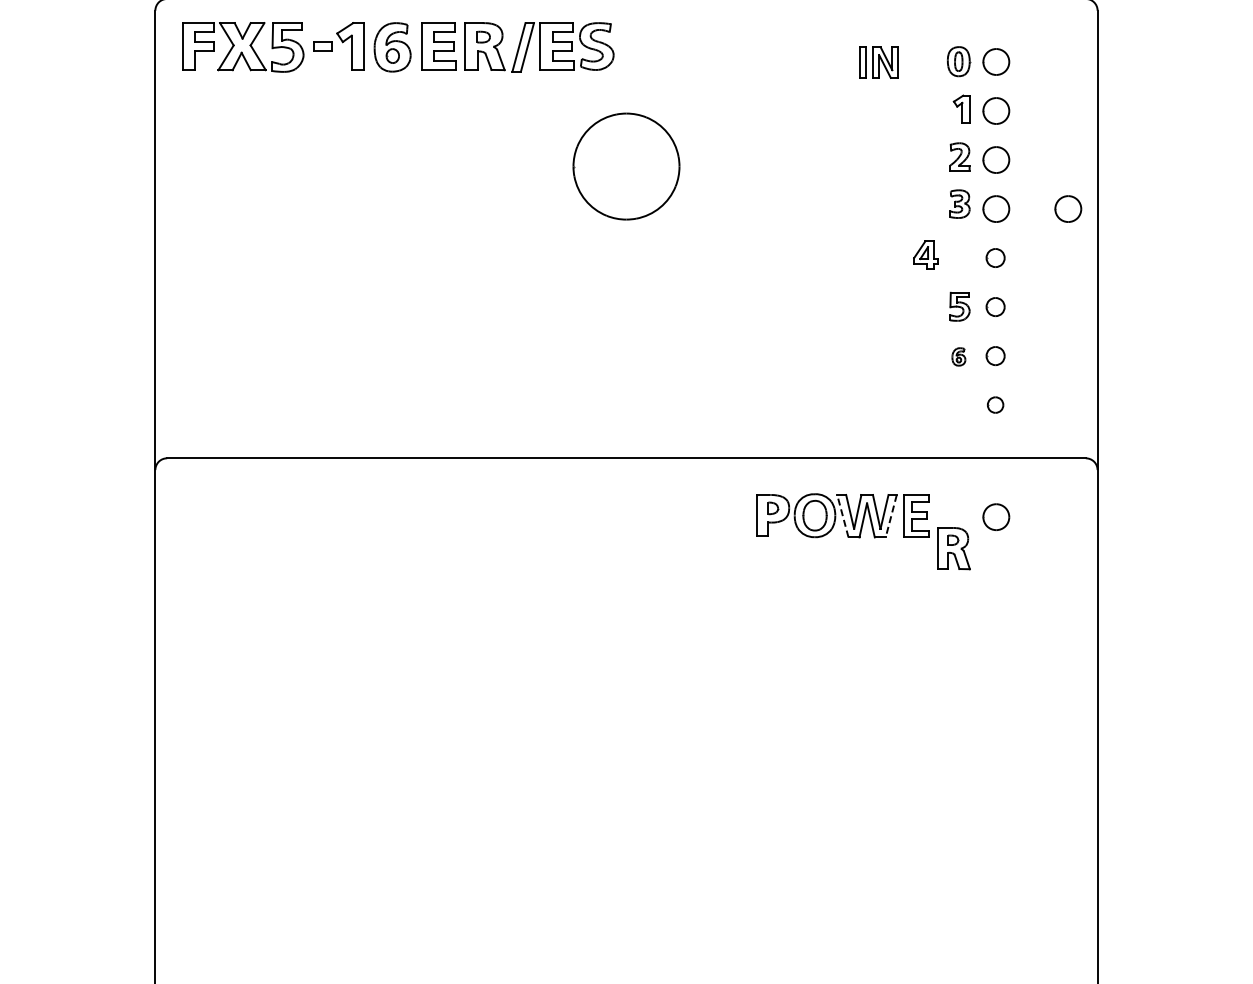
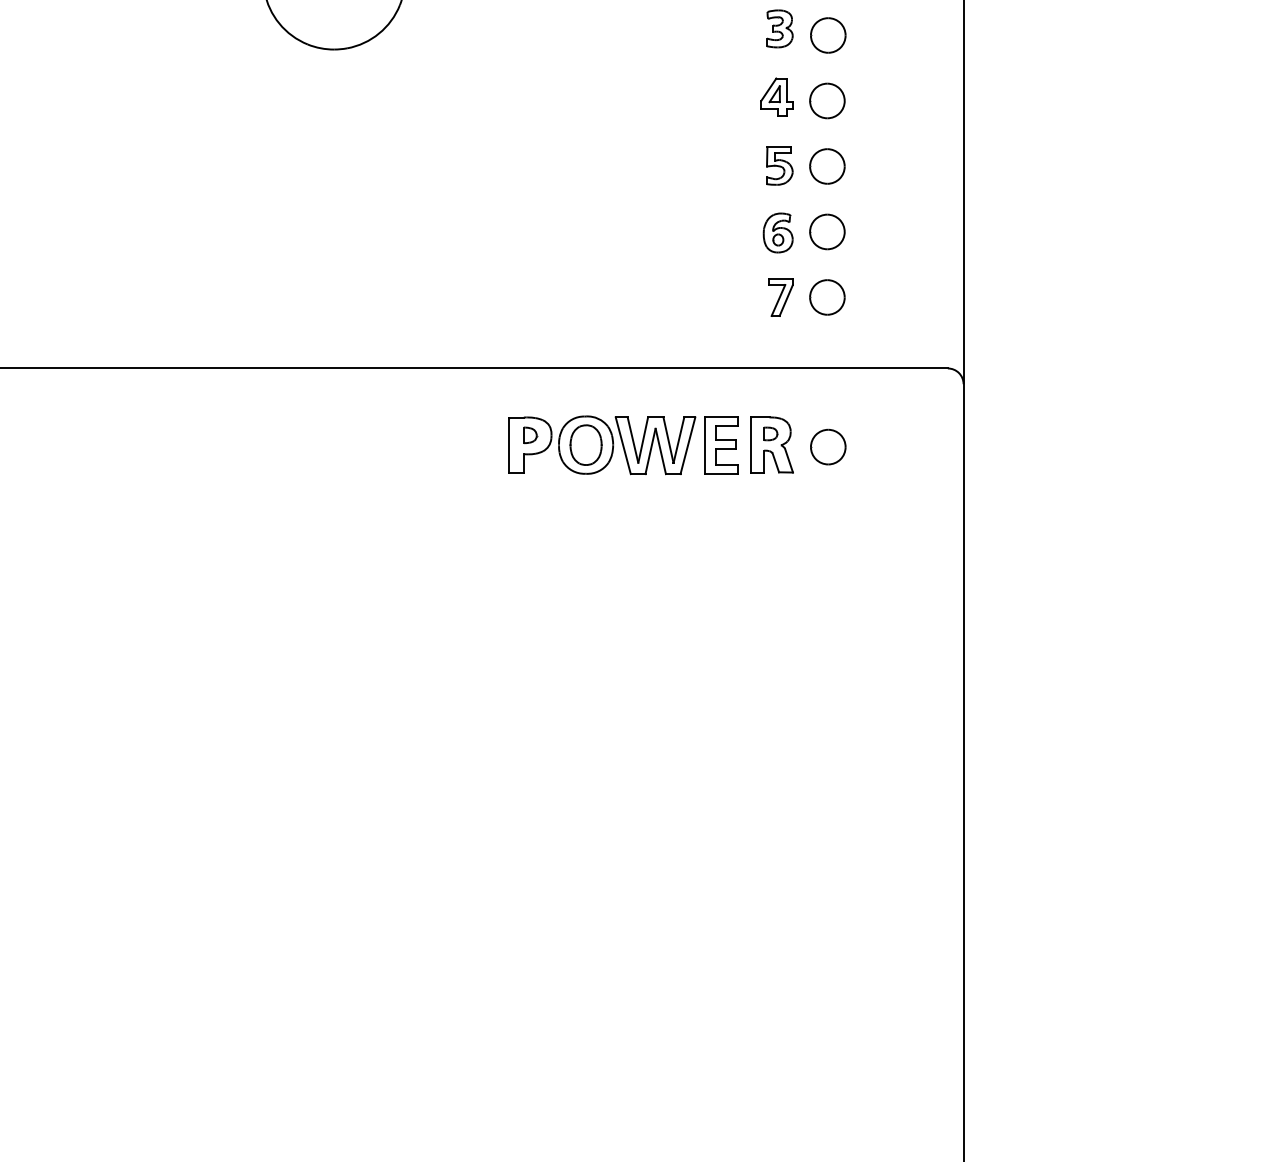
part: (1068, 208) -> (924, 34), removed
part: (925, 254) -> (776, 96), moved
part: (995, 257) -> (827, 100), size x1.43
part: (995, 306) -> (827, 165), size x1.43
part: (995, 355) -> (827, 231), size x1.43
part: (958, 356) -> (777, 232), size x1.67
part: (995, 404) -> (827, 296), size x1.67
part: (960, 405) -> (780, 297), added
line: (842, 516) -> (622, 446), dashed -> solid
line: (891, 516) -> (688, 446), dashed -> solid
part: (953, 548) -> (771, 444), moved

